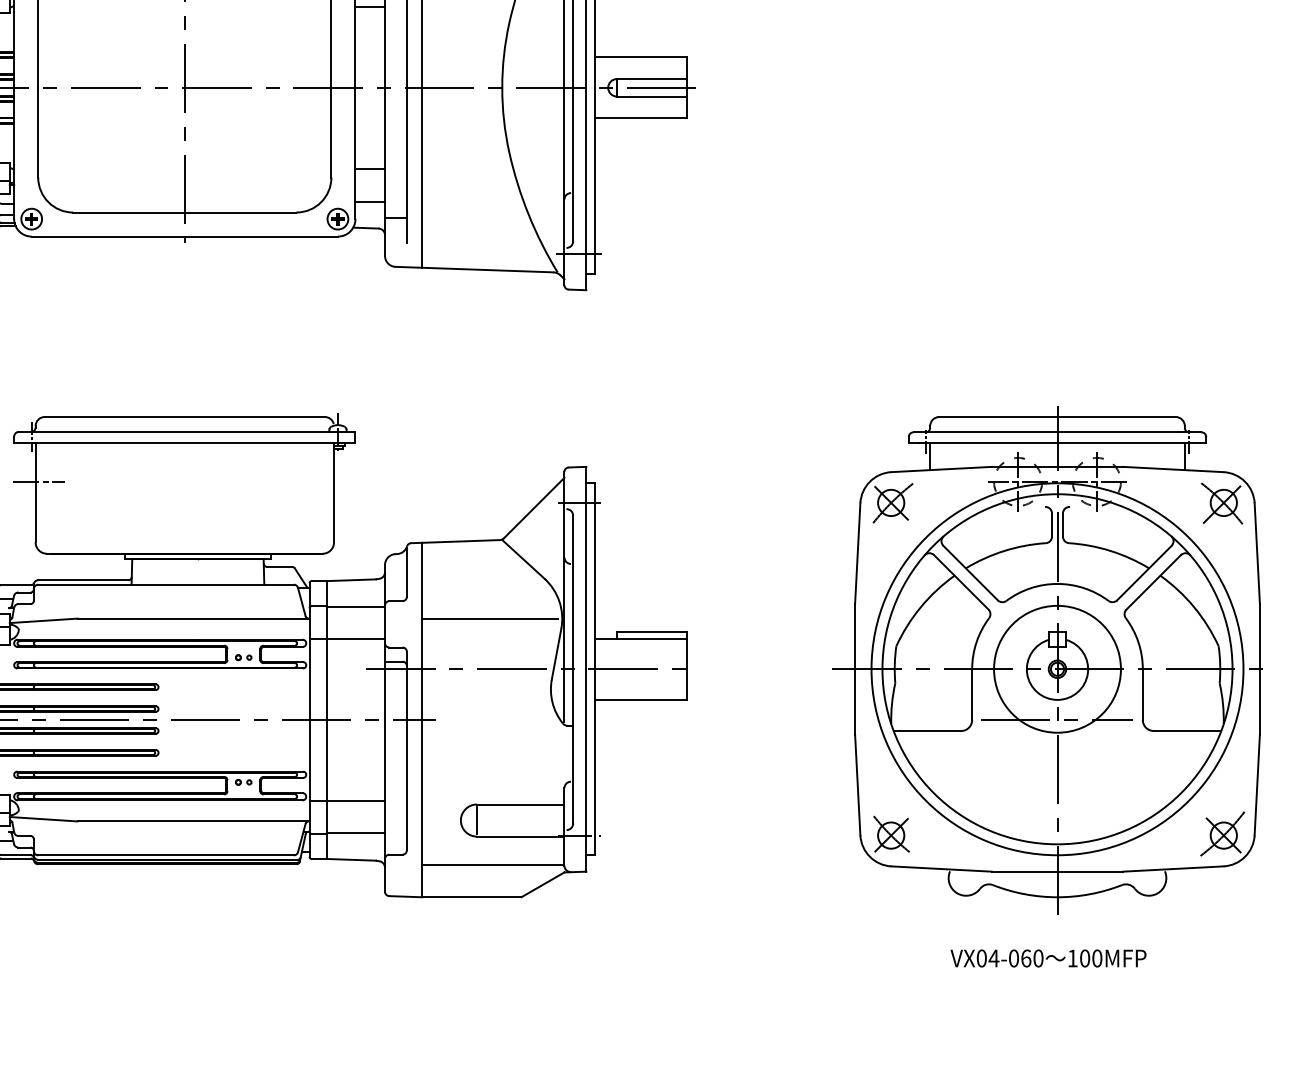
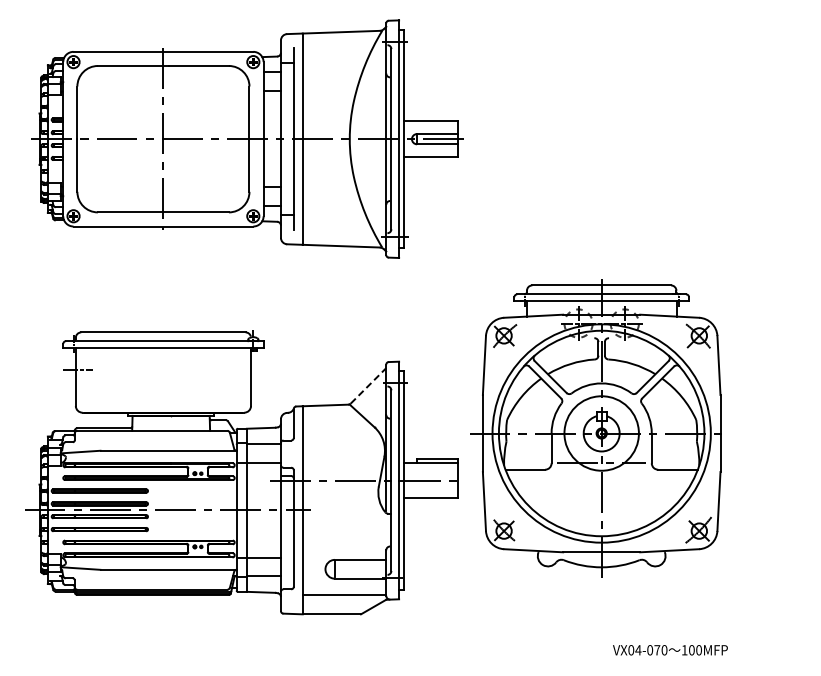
line: (534, 507) -> (368, 385), solid -> dashed
line: (489, 618) -> (342, 450), removed
part: (1046, 660) -> (595, 428), moved
text: (1026, 958) -> (657, 650), VX04-060 -> VX04-070

